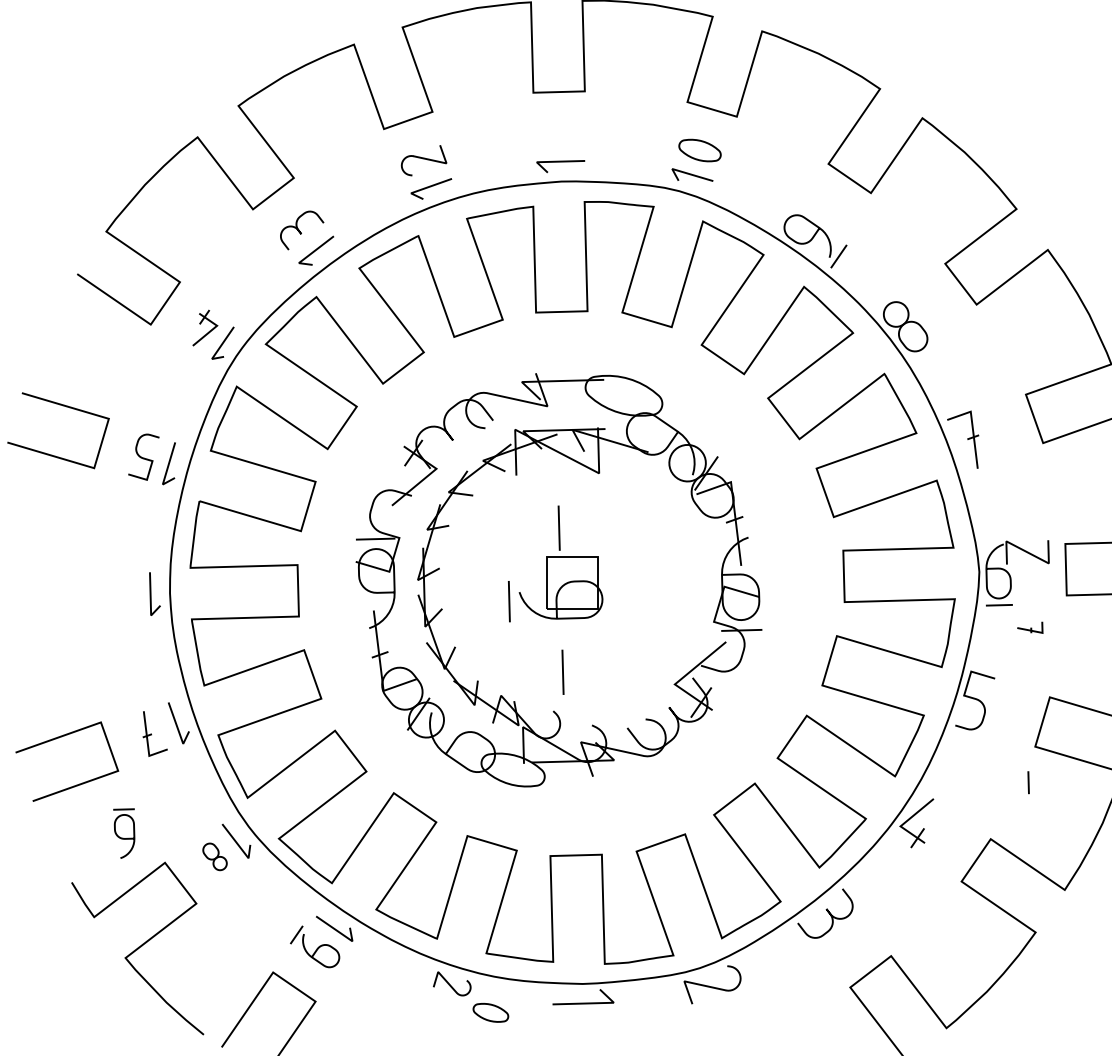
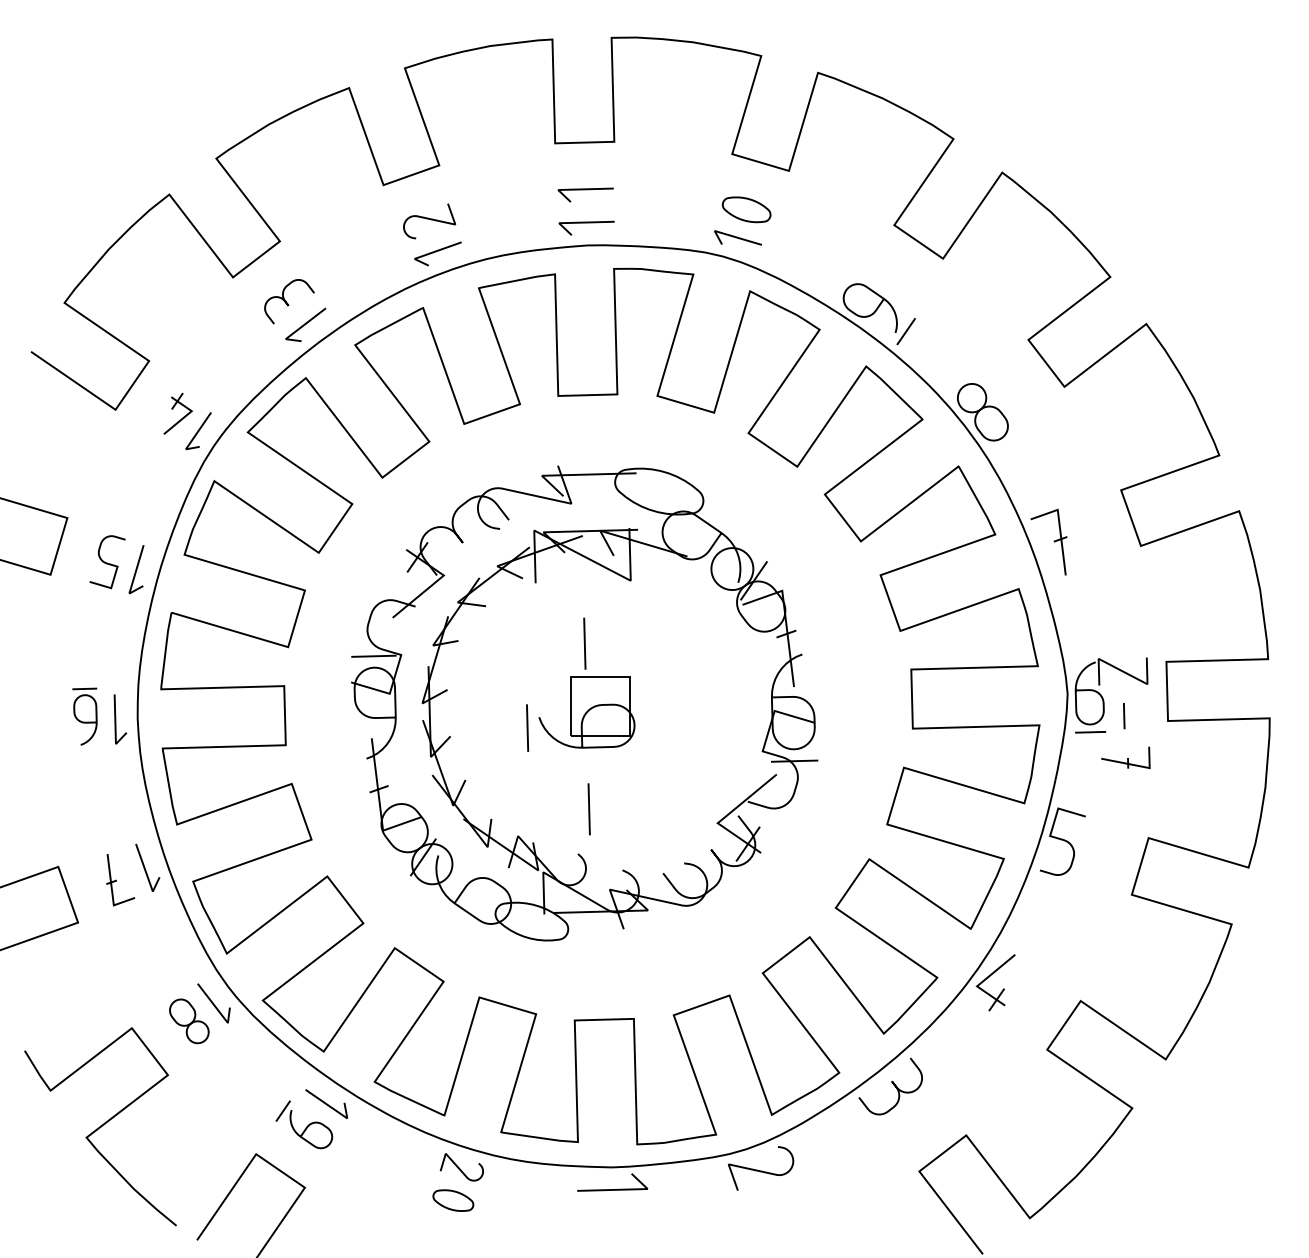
line: (559, 133) -> (585, 190), added
part: (1029, 627) -> (1125, 757), size x1.67
line: (1028, 782) -> (1124, 716), moved
part: (123, 833) -> (84, 716), moved
part: (215, 856) -> (189, 1021), size x1.43
part: (491, 1012) -> (453, 1200), moved

